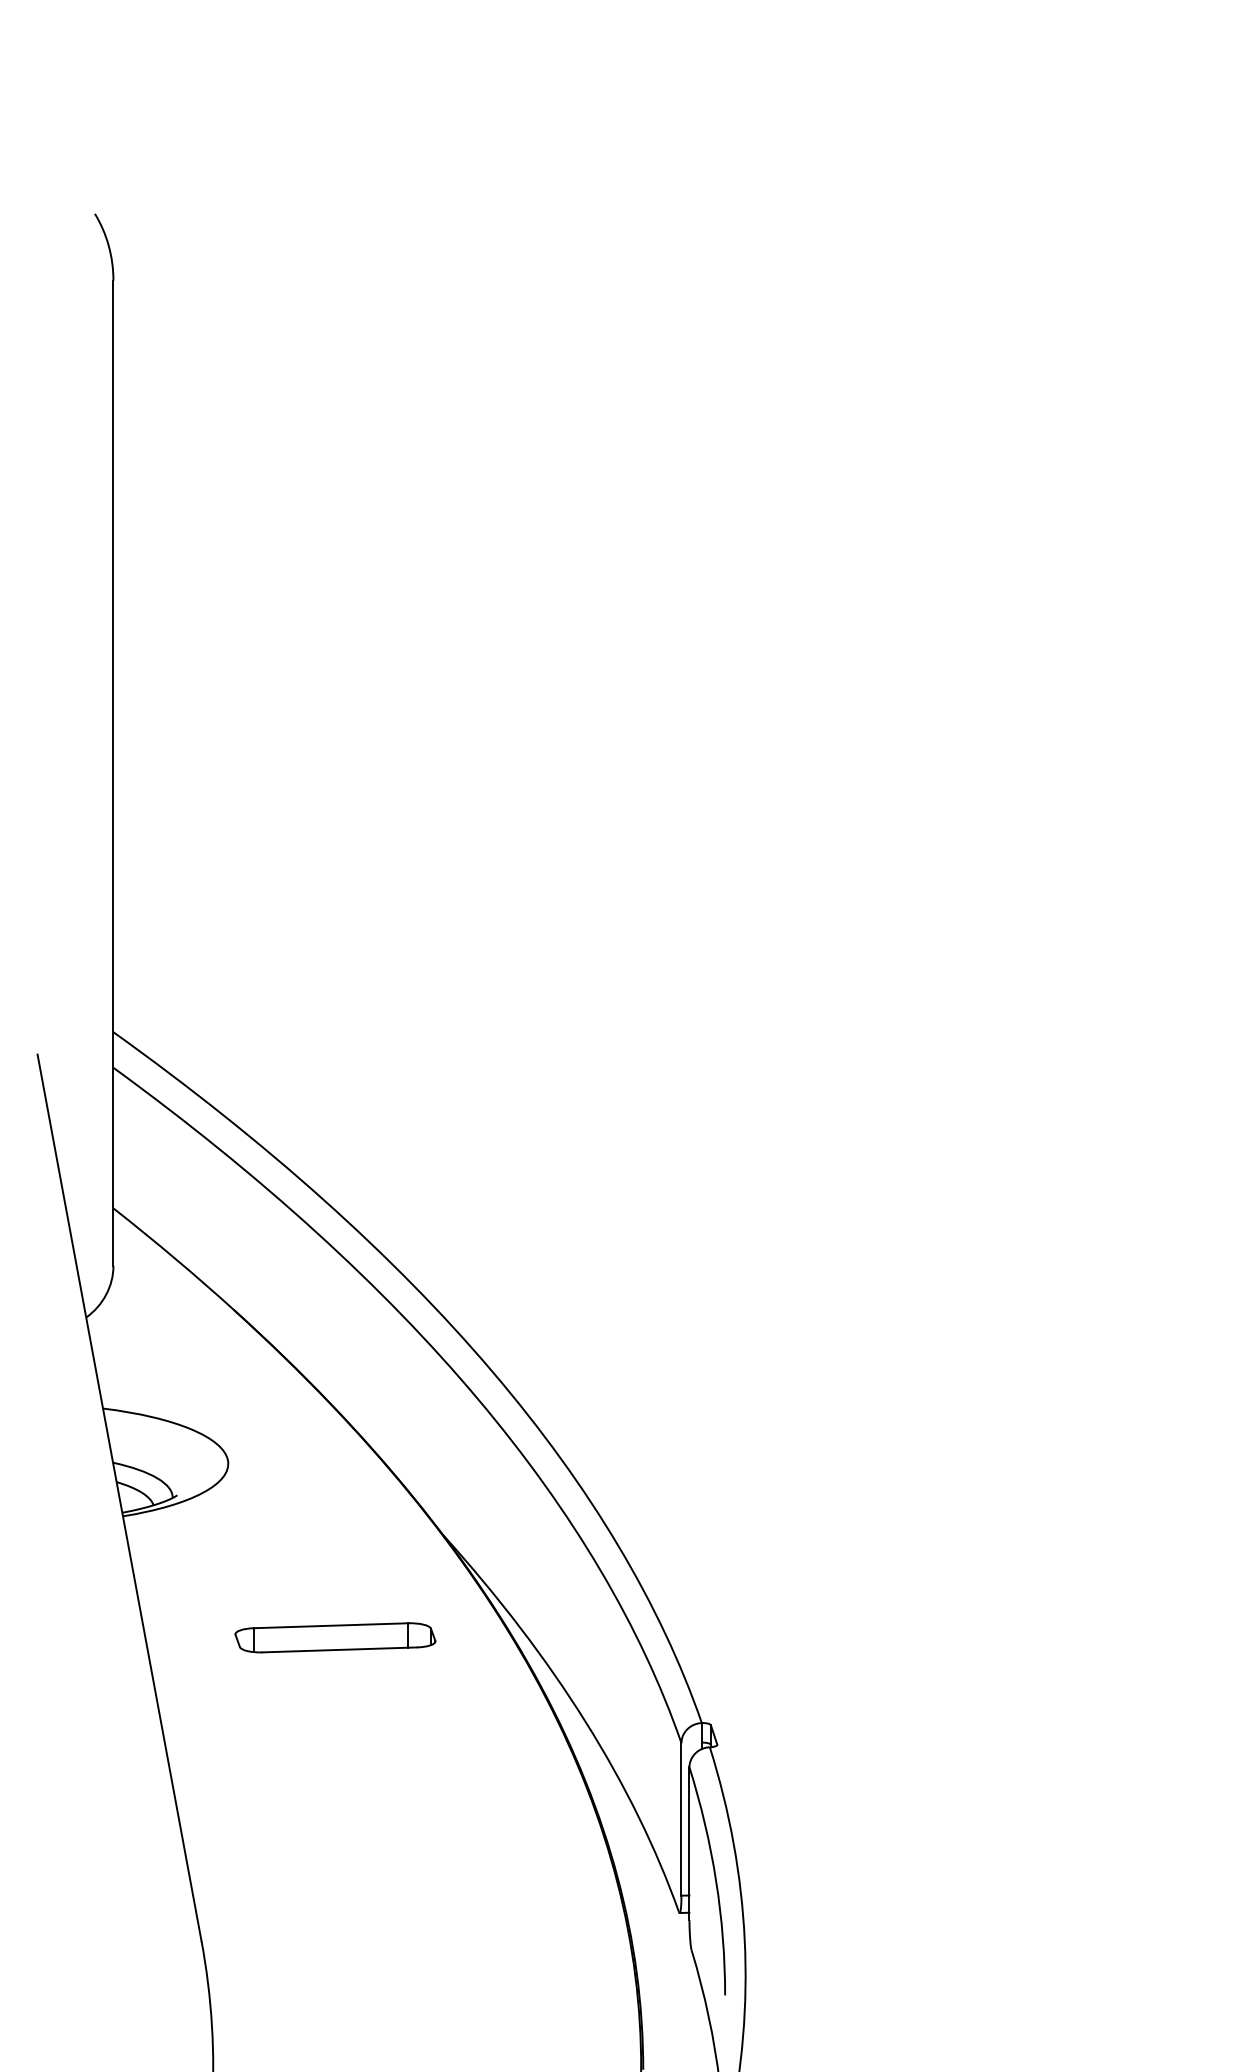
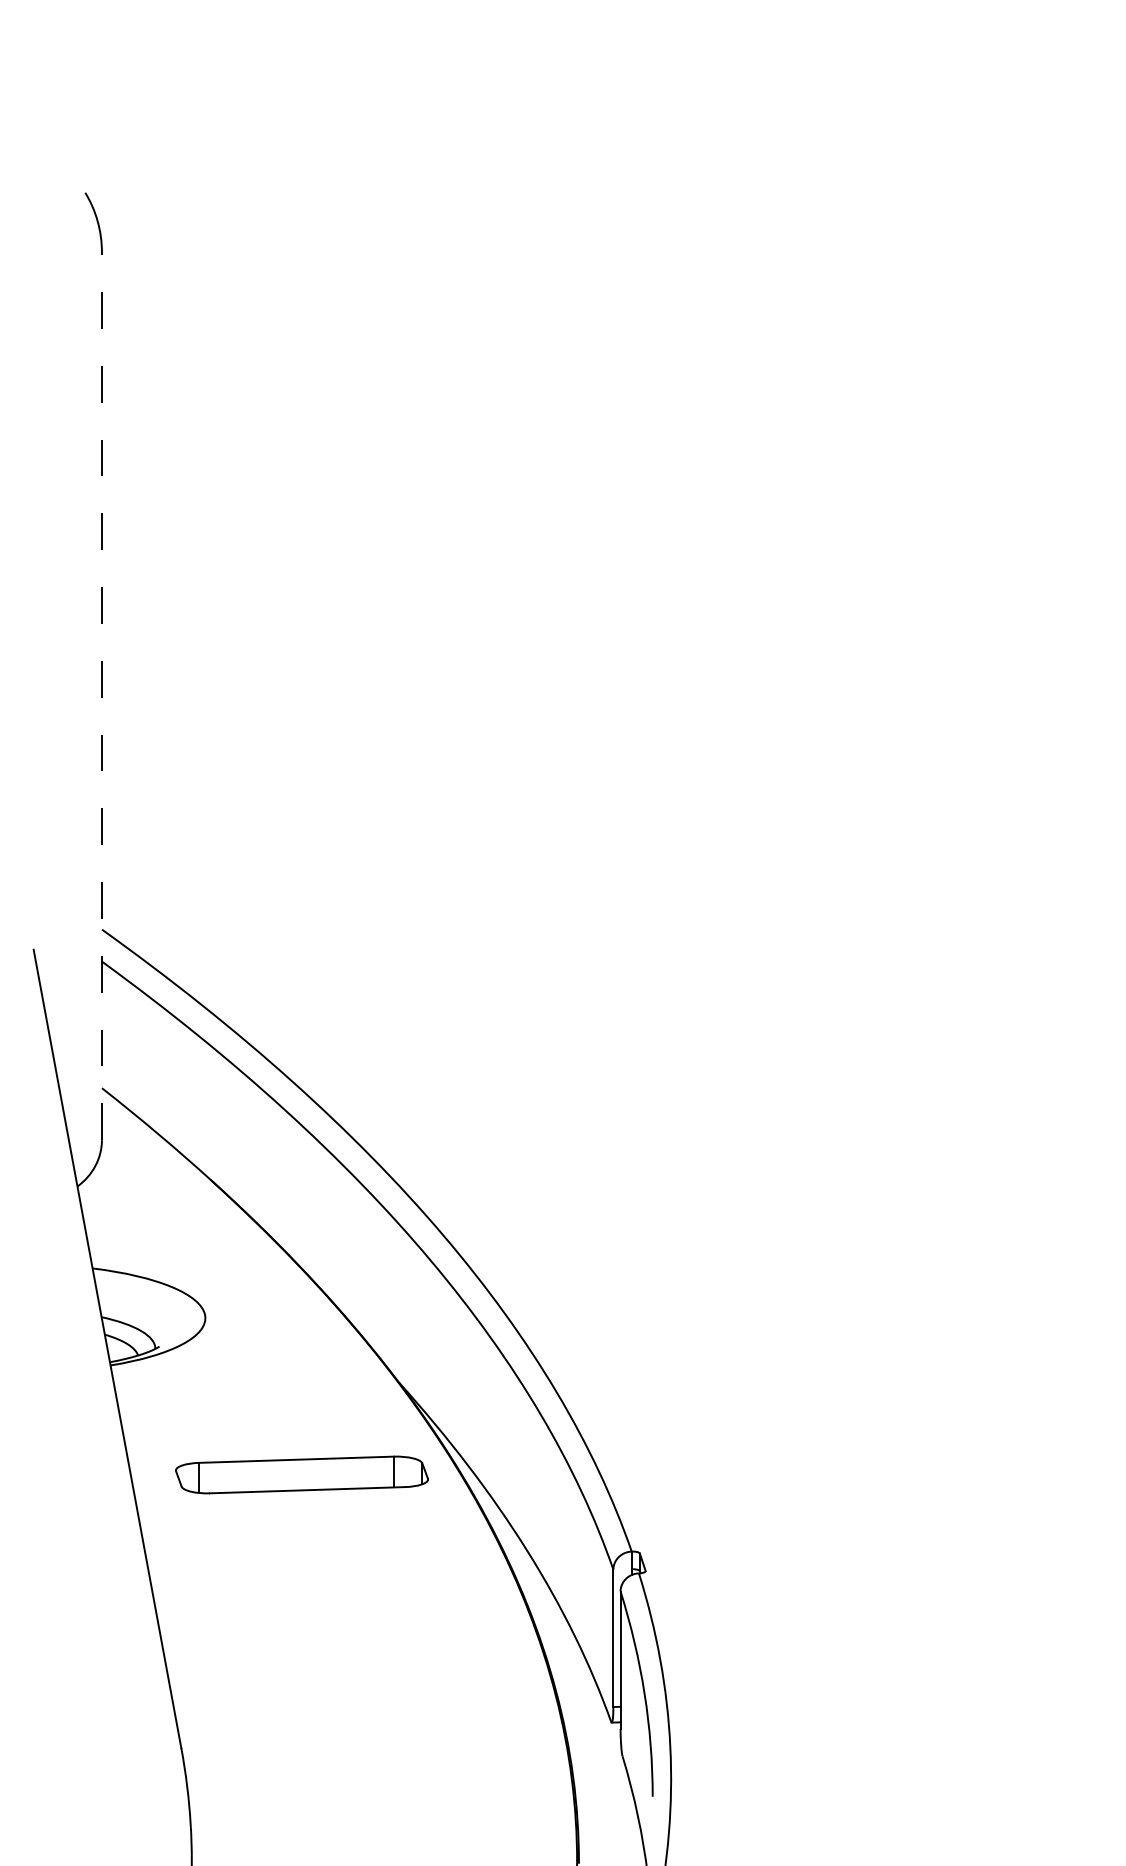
line: (114, 773) -> (102, 696), solid -> dashed
part: (335, 1637) -> (301, 1474), size x1.4

